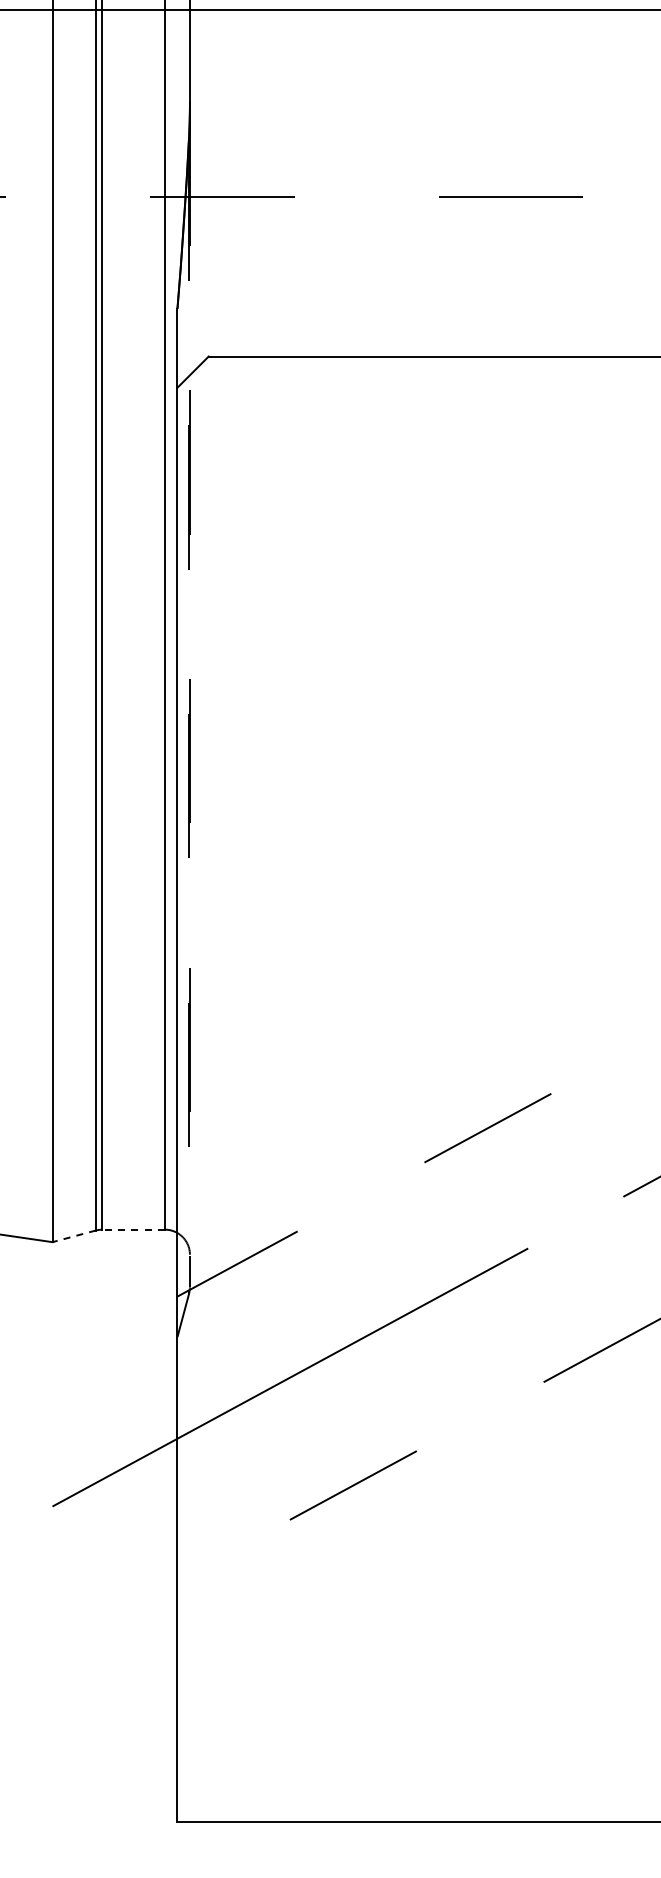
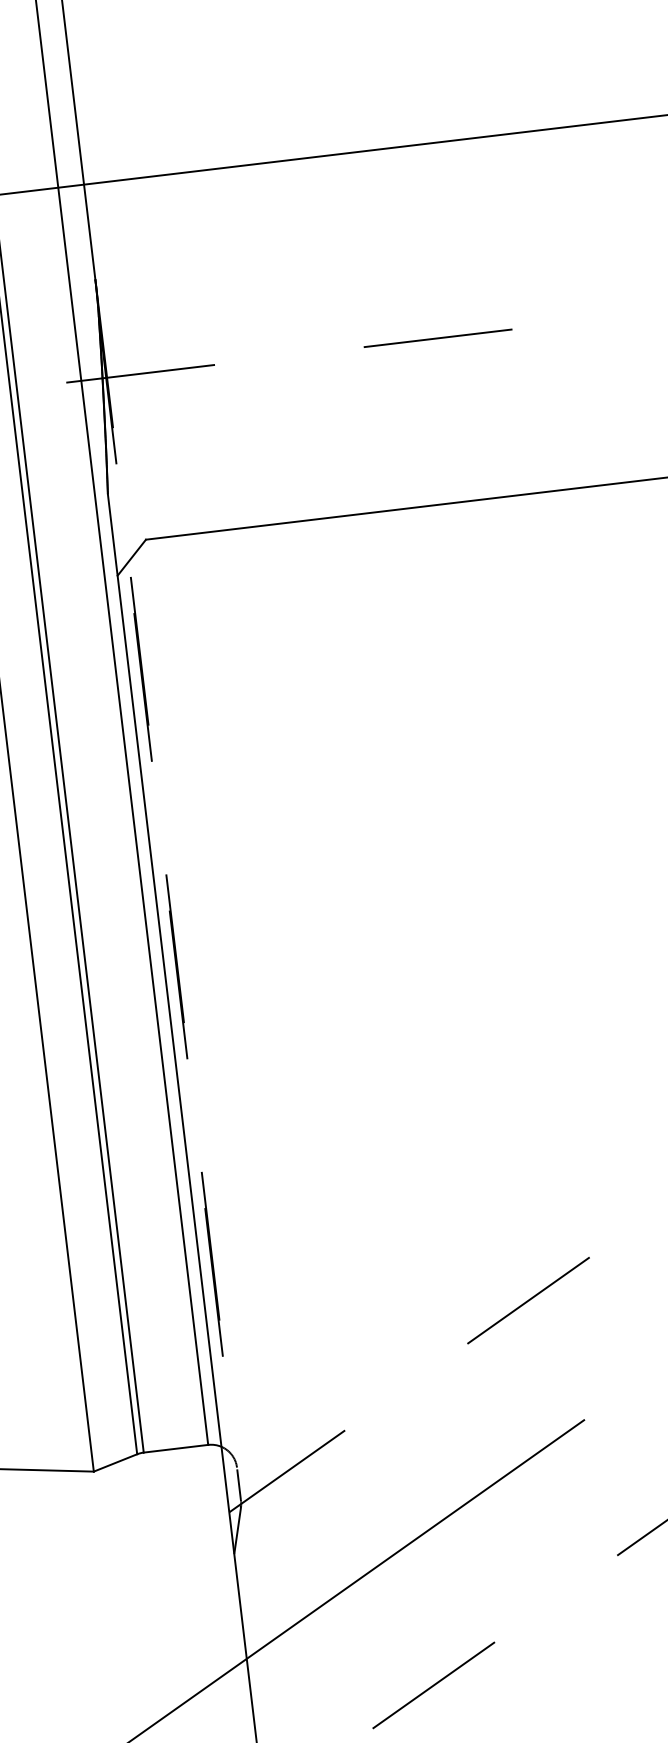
line: (133, 1229) -> (175, 1448), dashed -> solid
line: (73, 1236) -> (114, 1463), dashed -> solid

